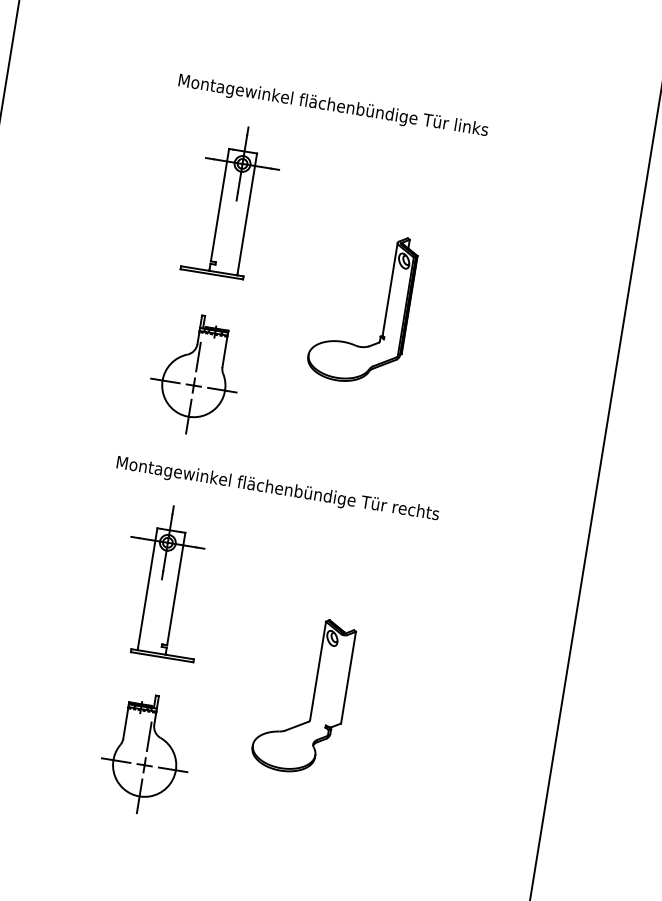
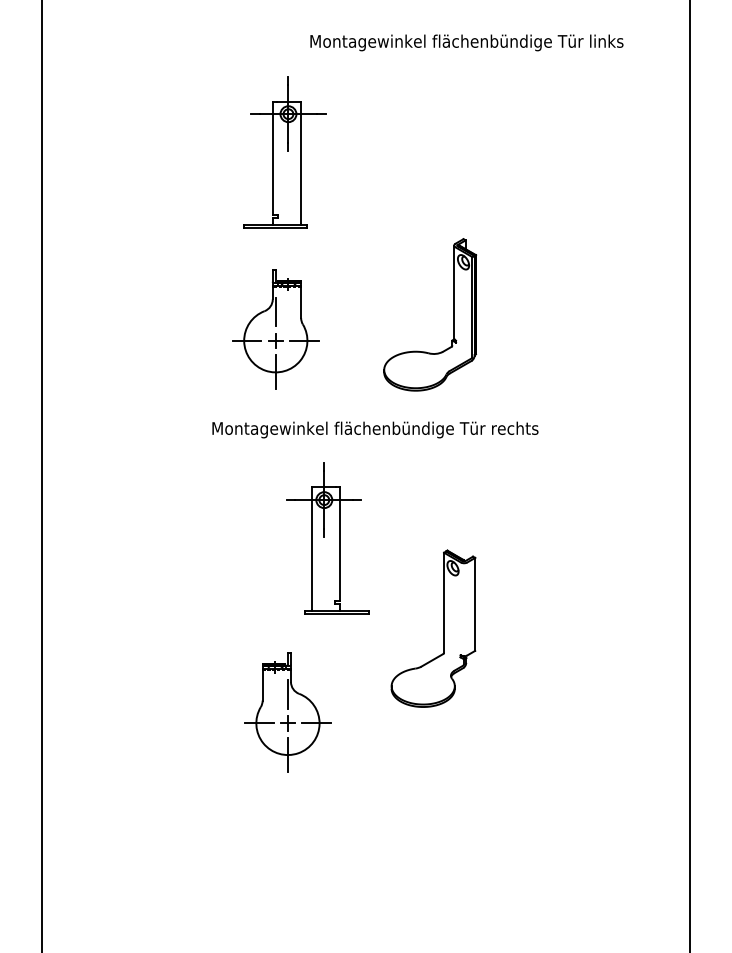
text: (333, 105) -> (466, 42), moved
part: (385, 311) -> (453, 314), moved
part: (164, 581) -> (327, 538), moved

